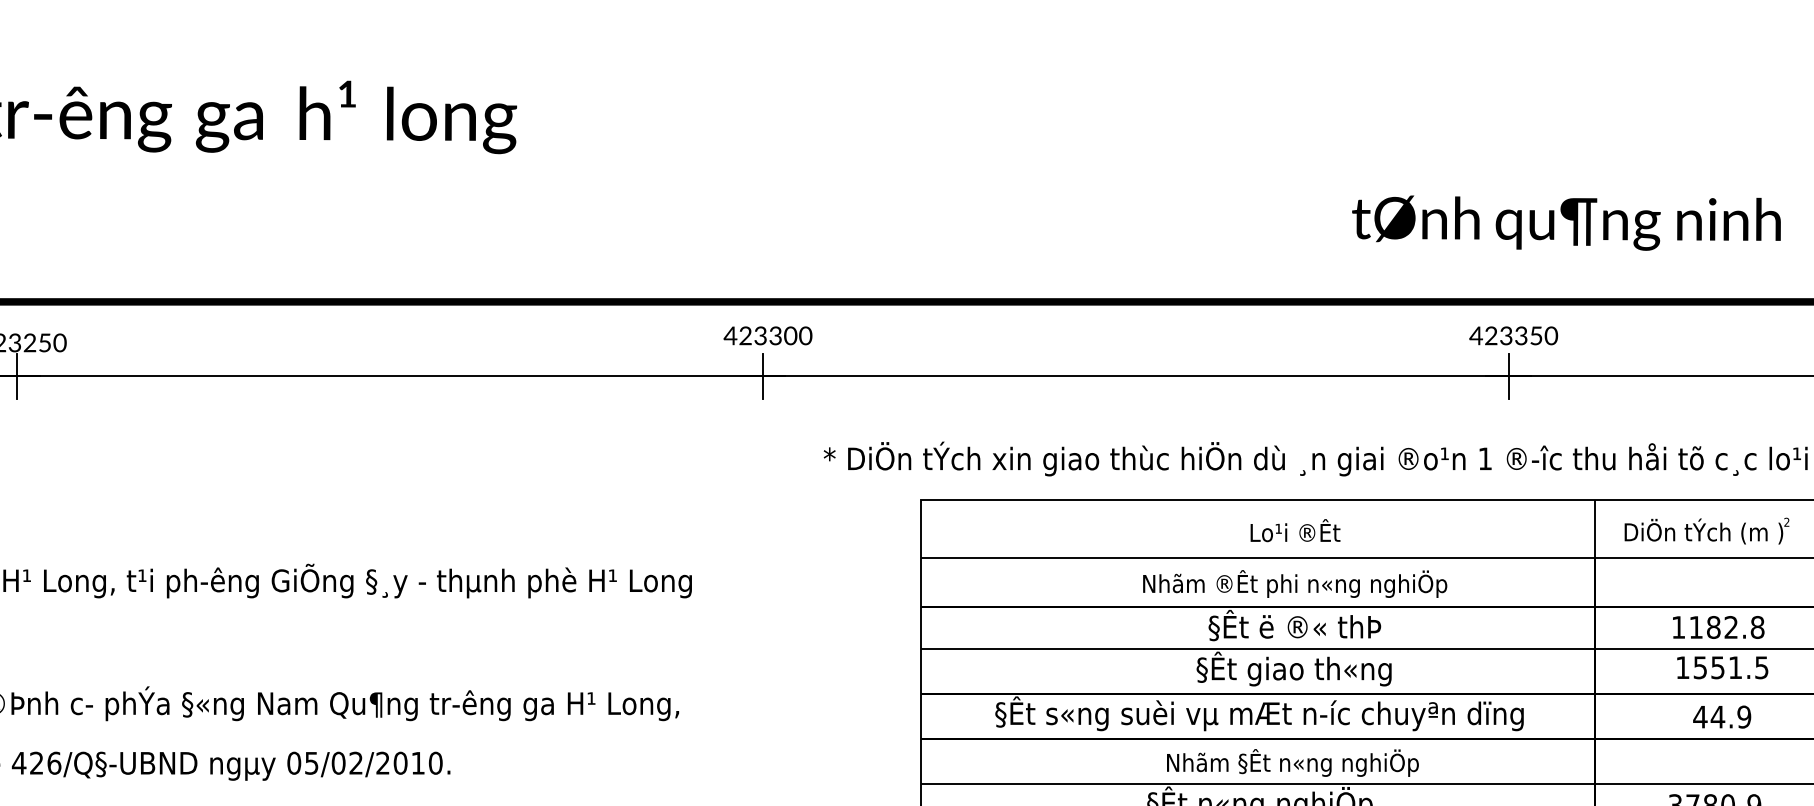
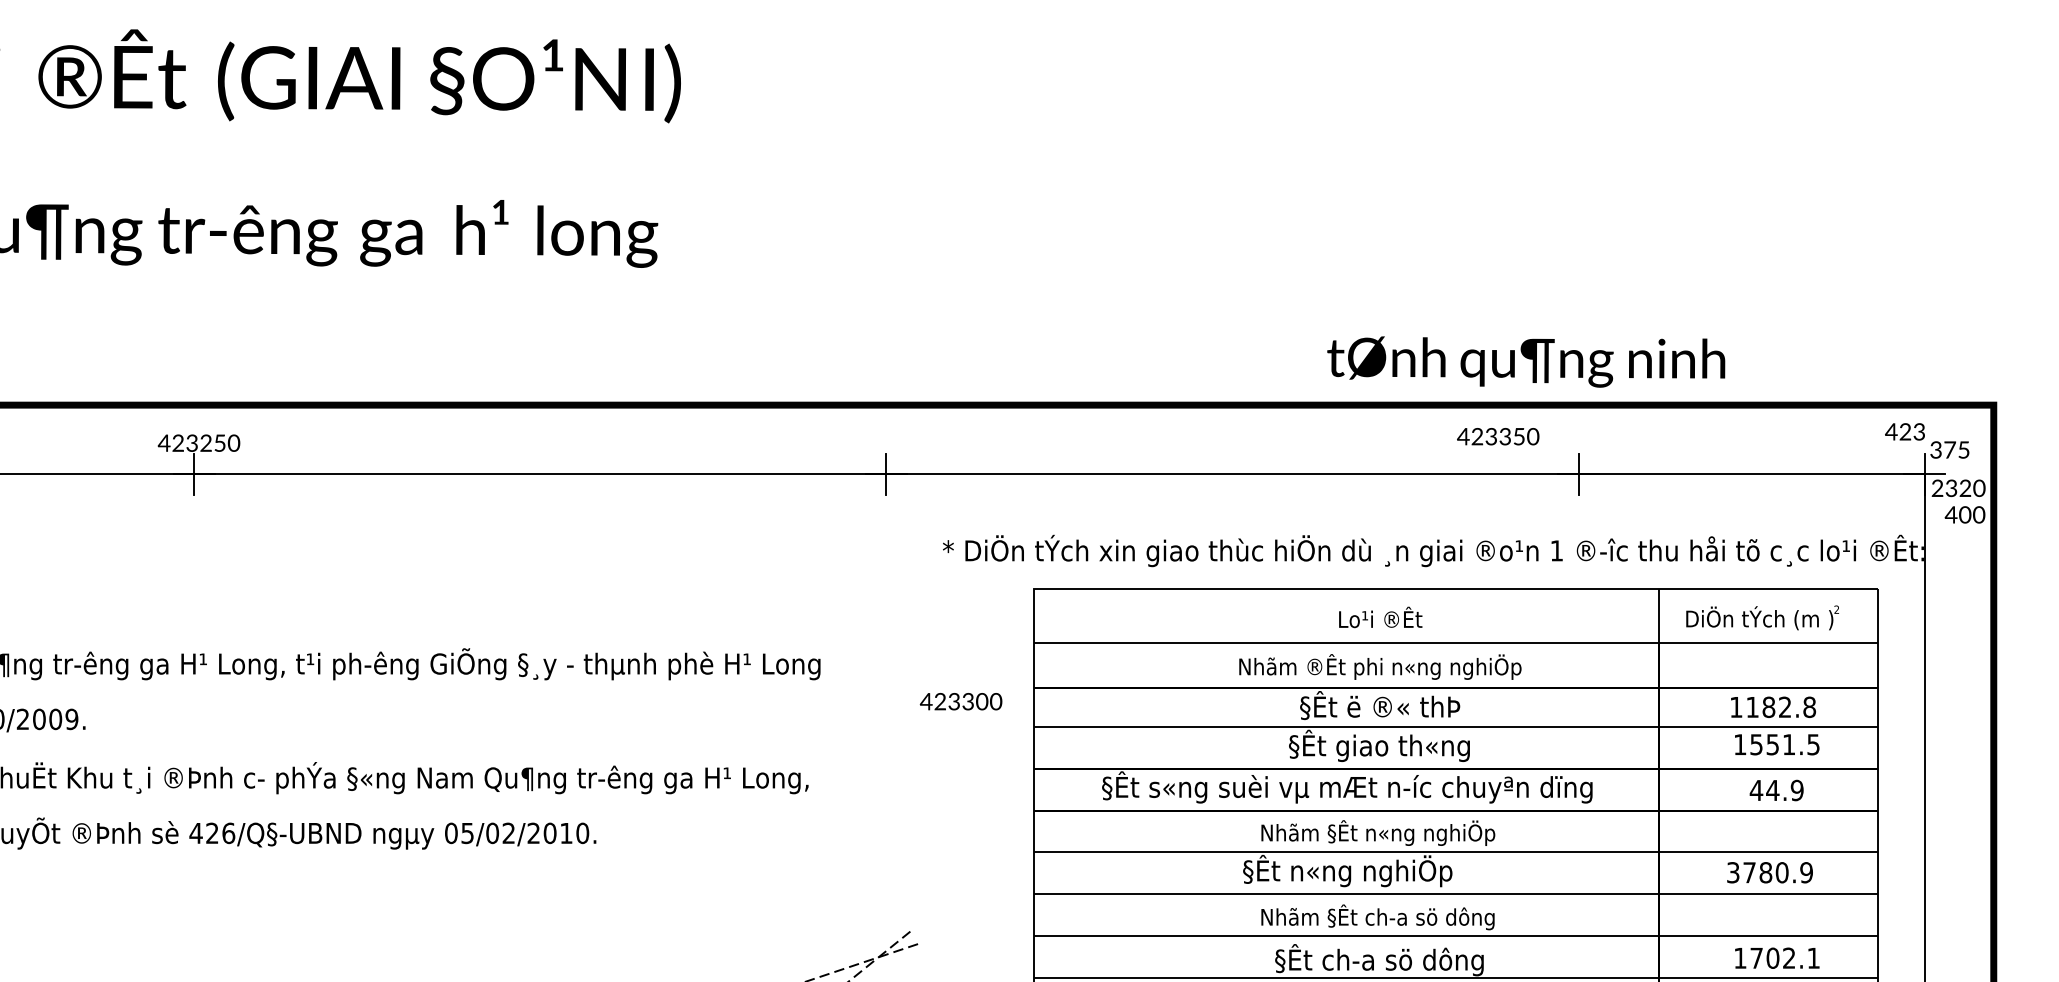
text: (1566, 222) -> (1526, 361), moved
text: (767, 335) -> (960, 701), moved
text: (1513, 335) -> (1498, 436), moved

